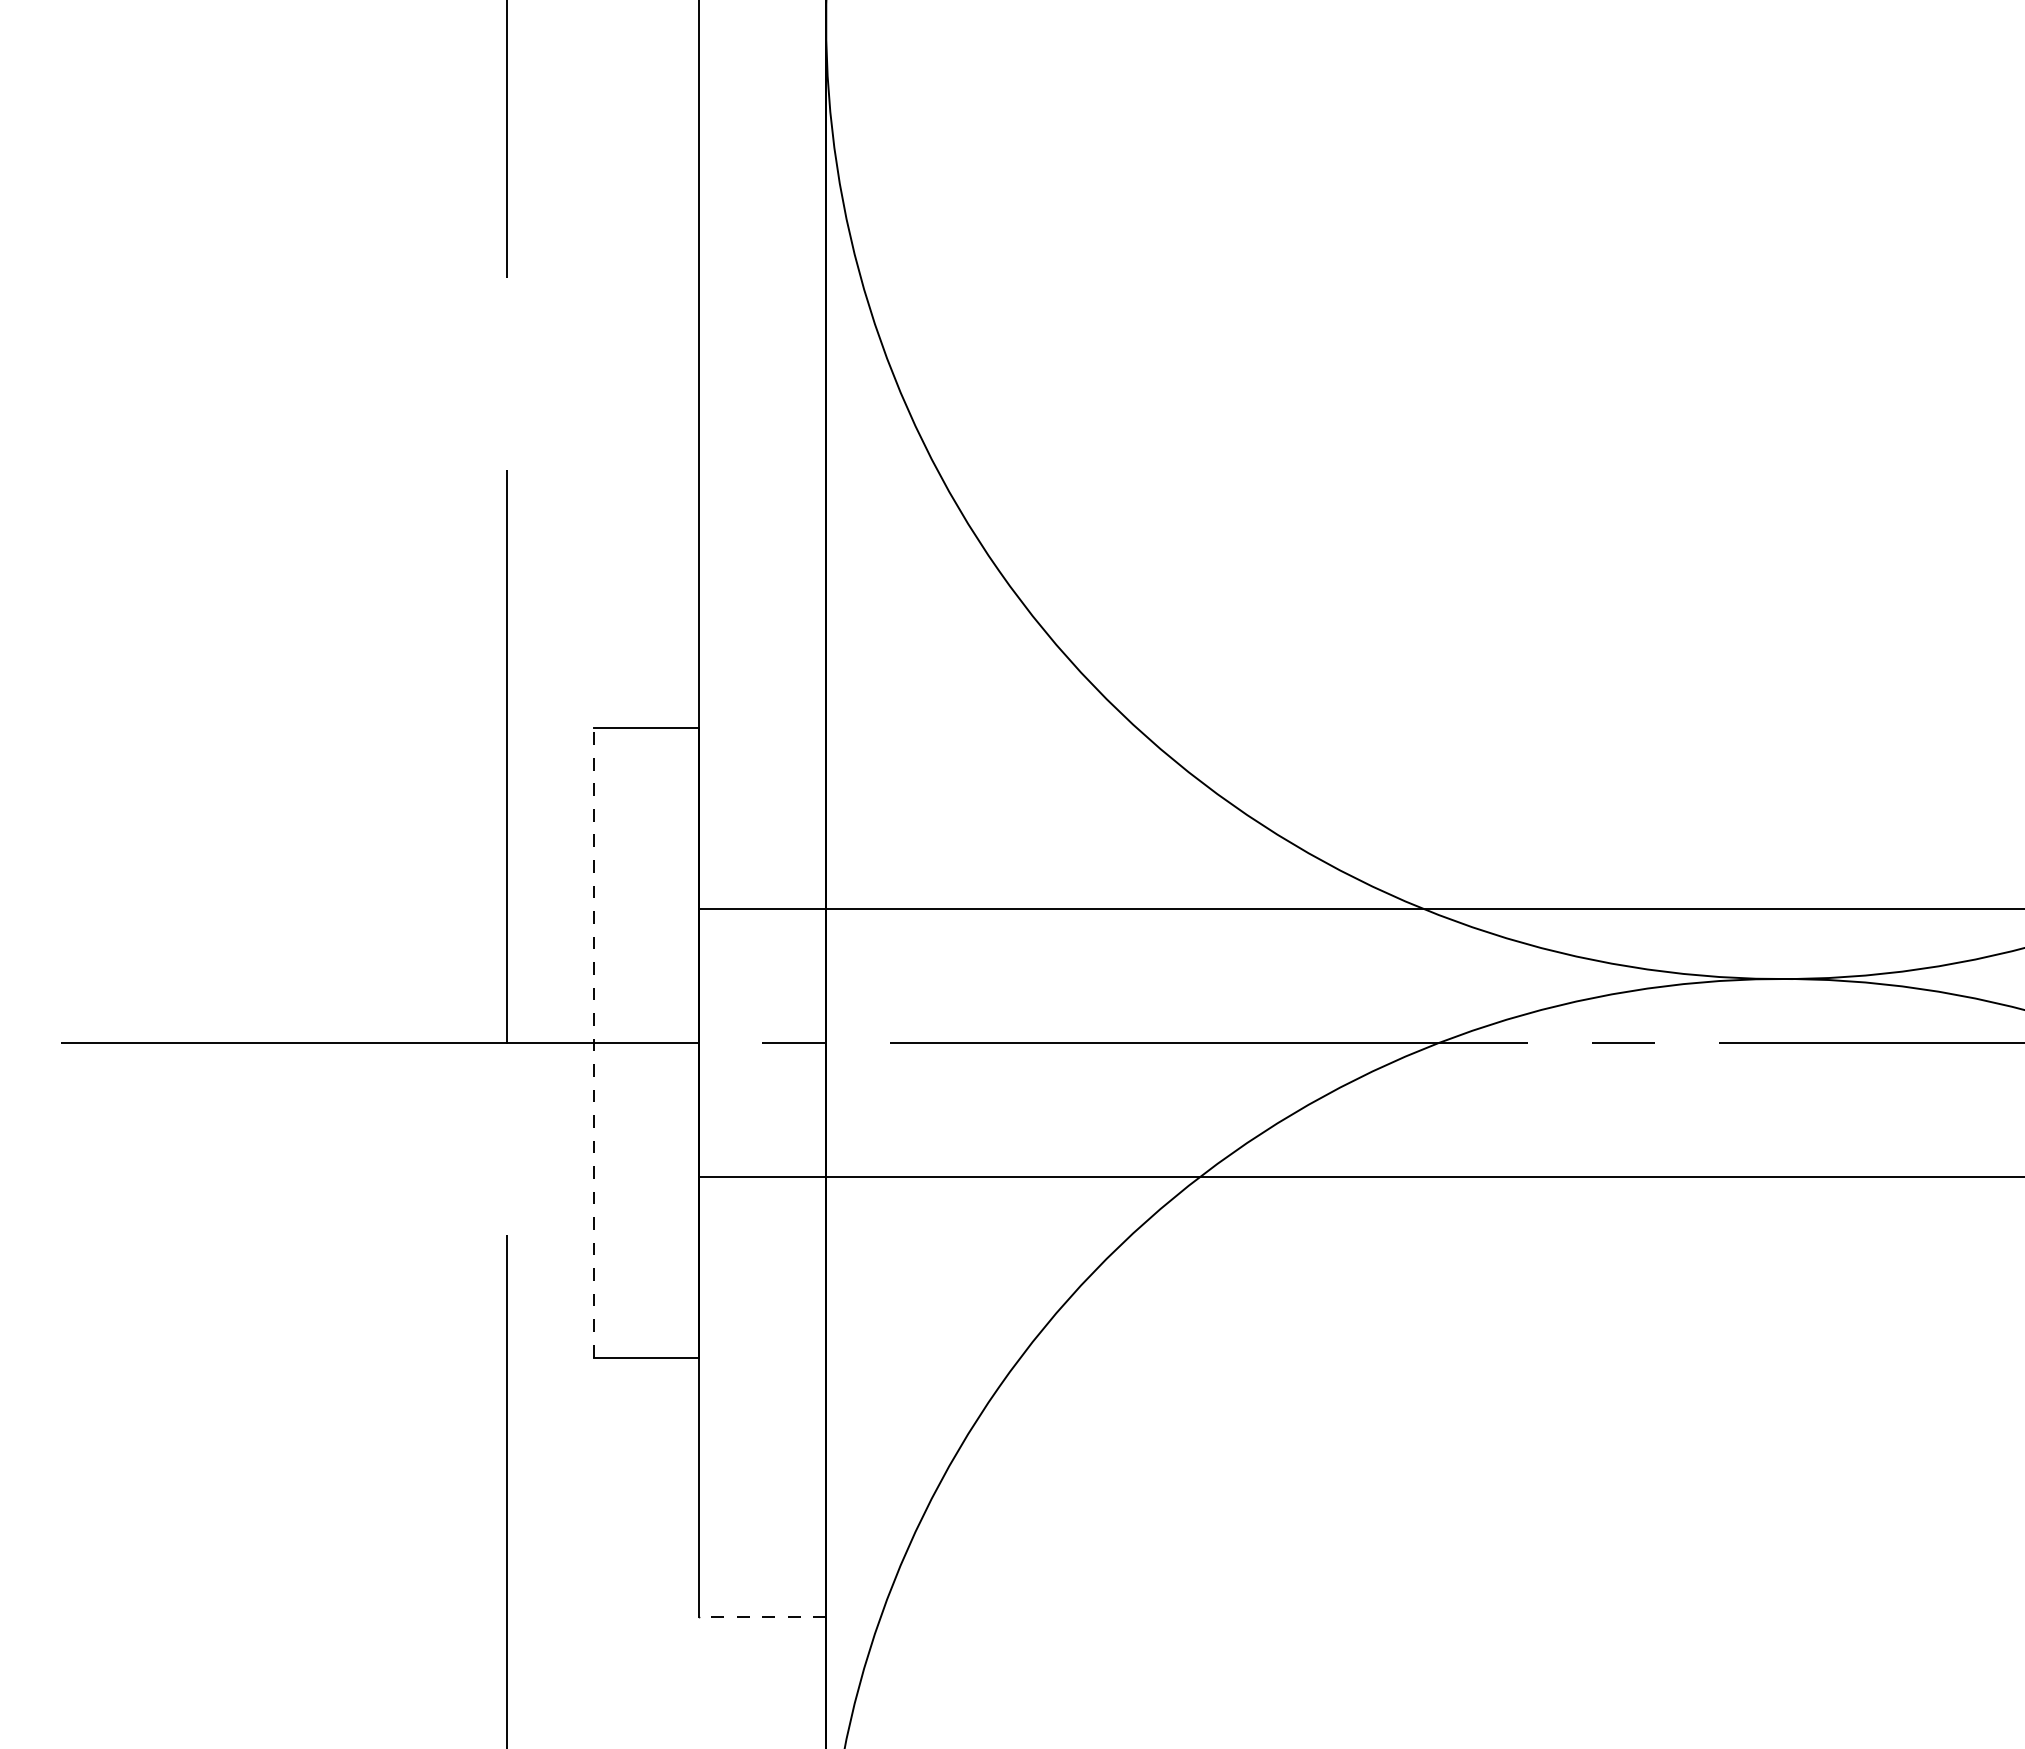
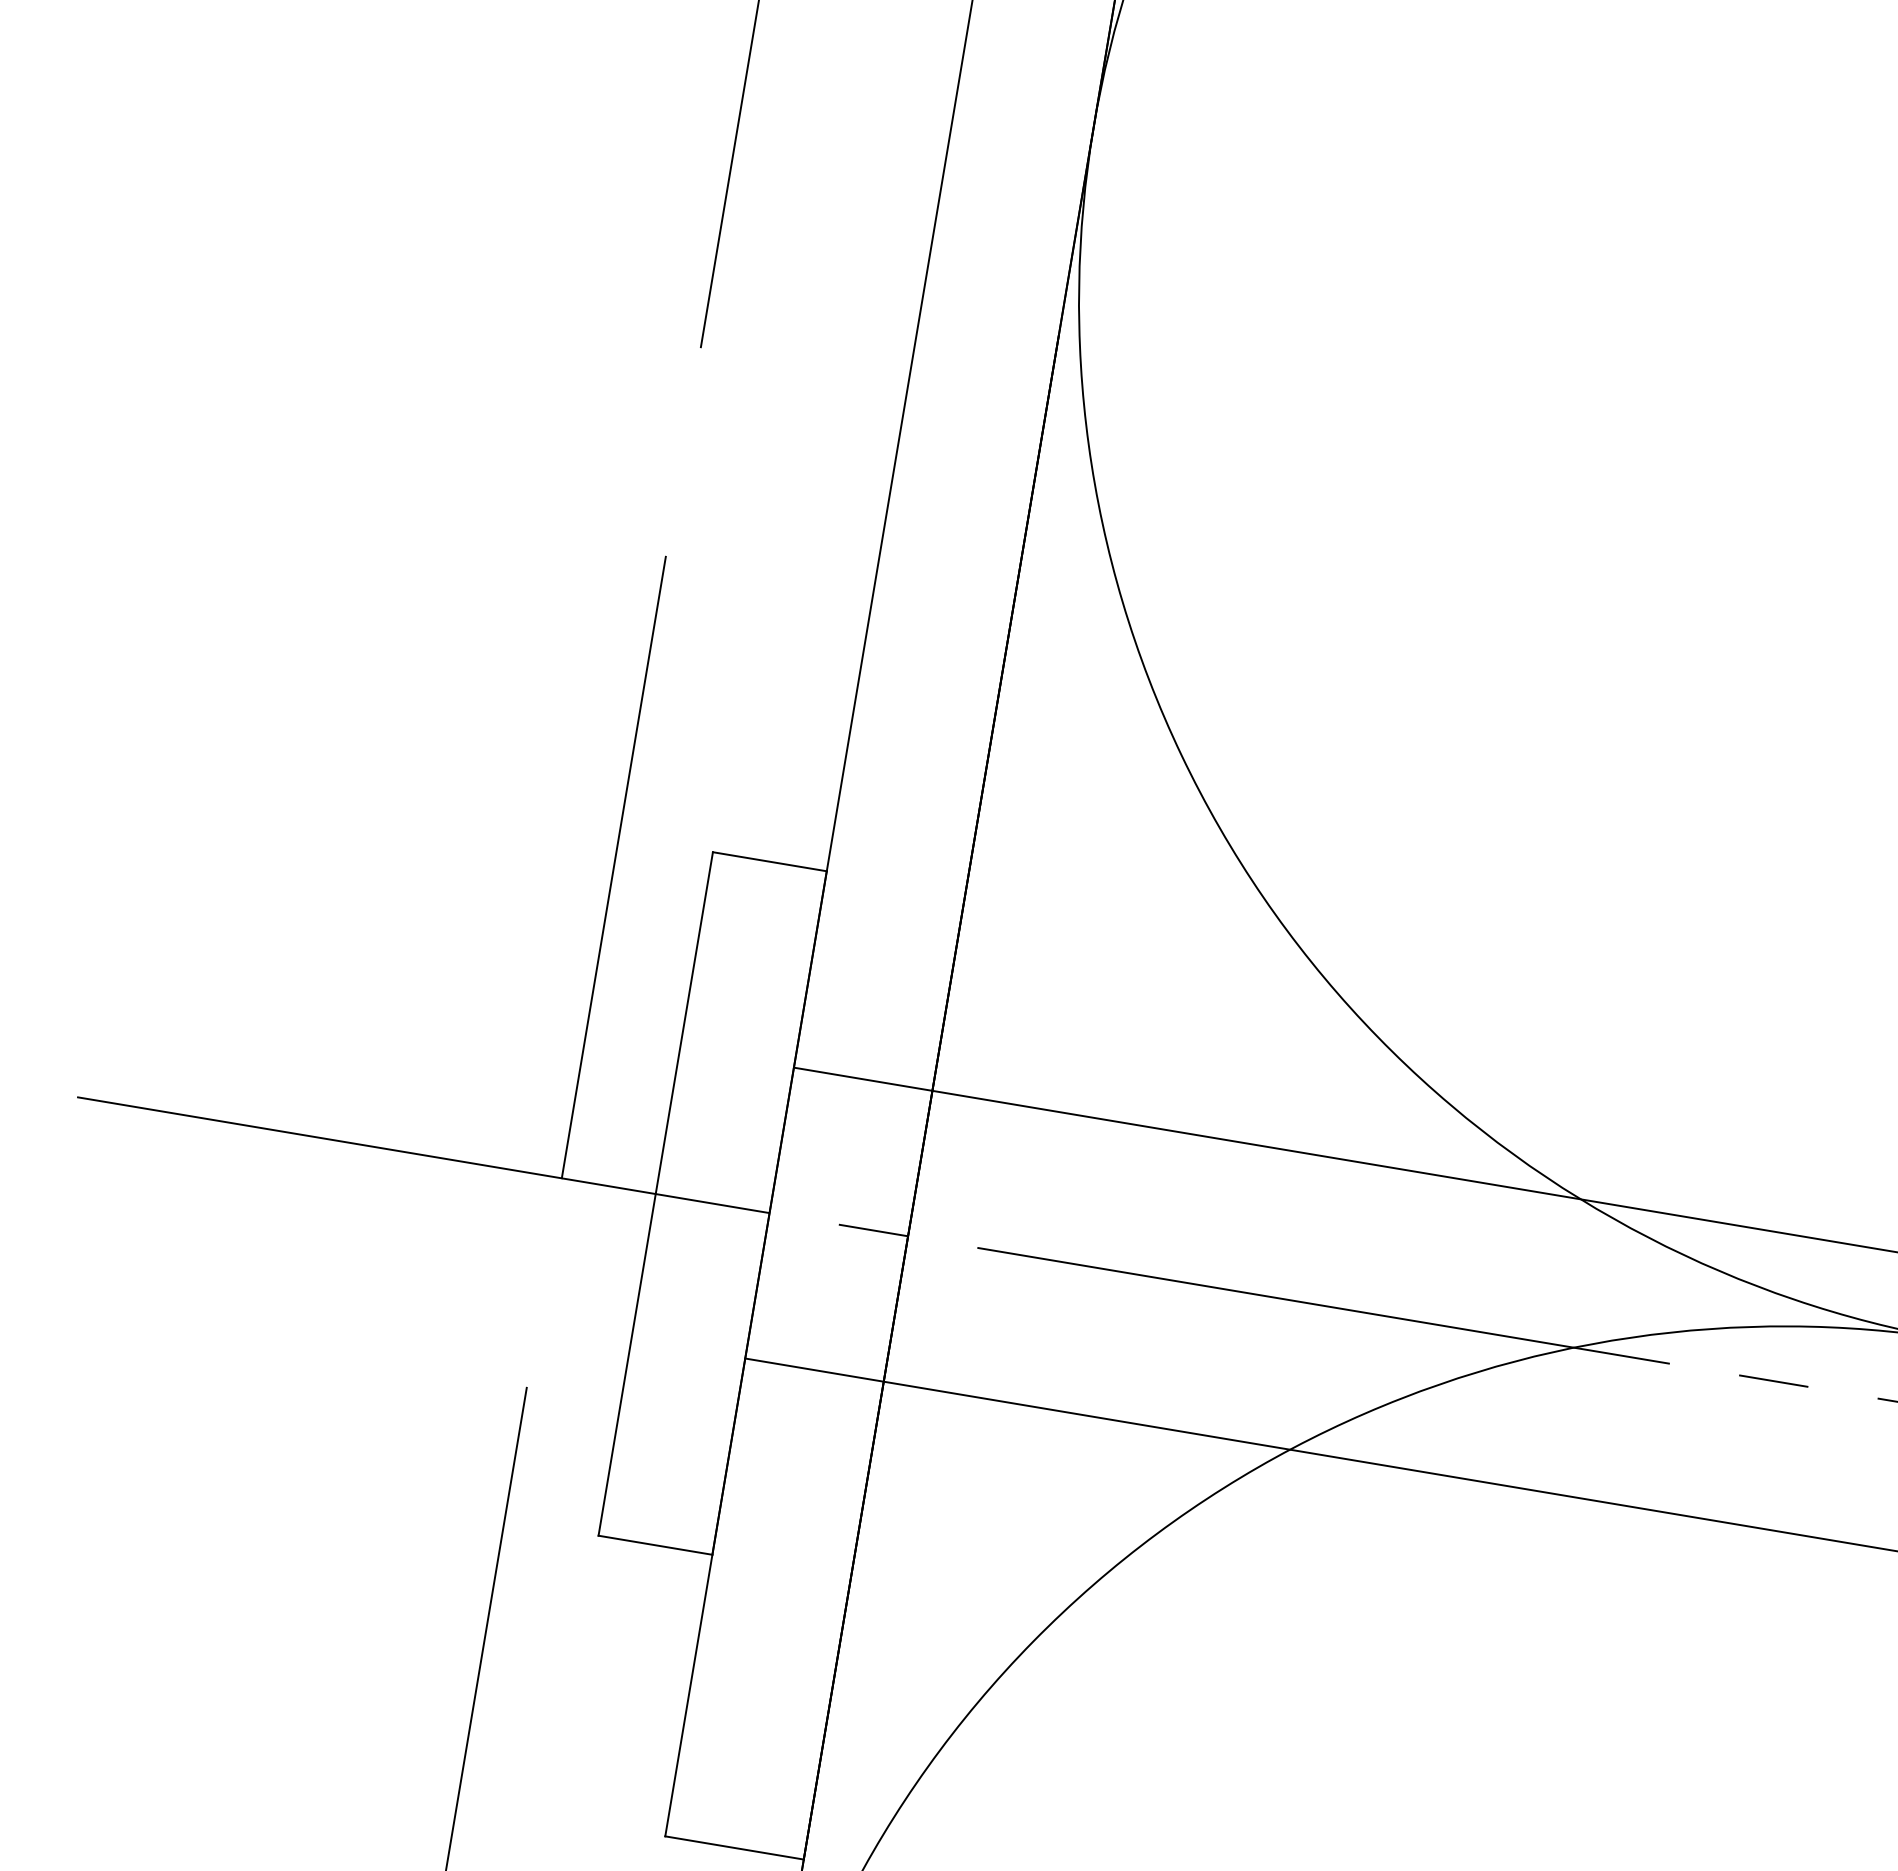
line: (593, 1042) -> (655, 1193), dashed -> solid
line: (762, 1616) -> (734, 1847), dashed -> solid

